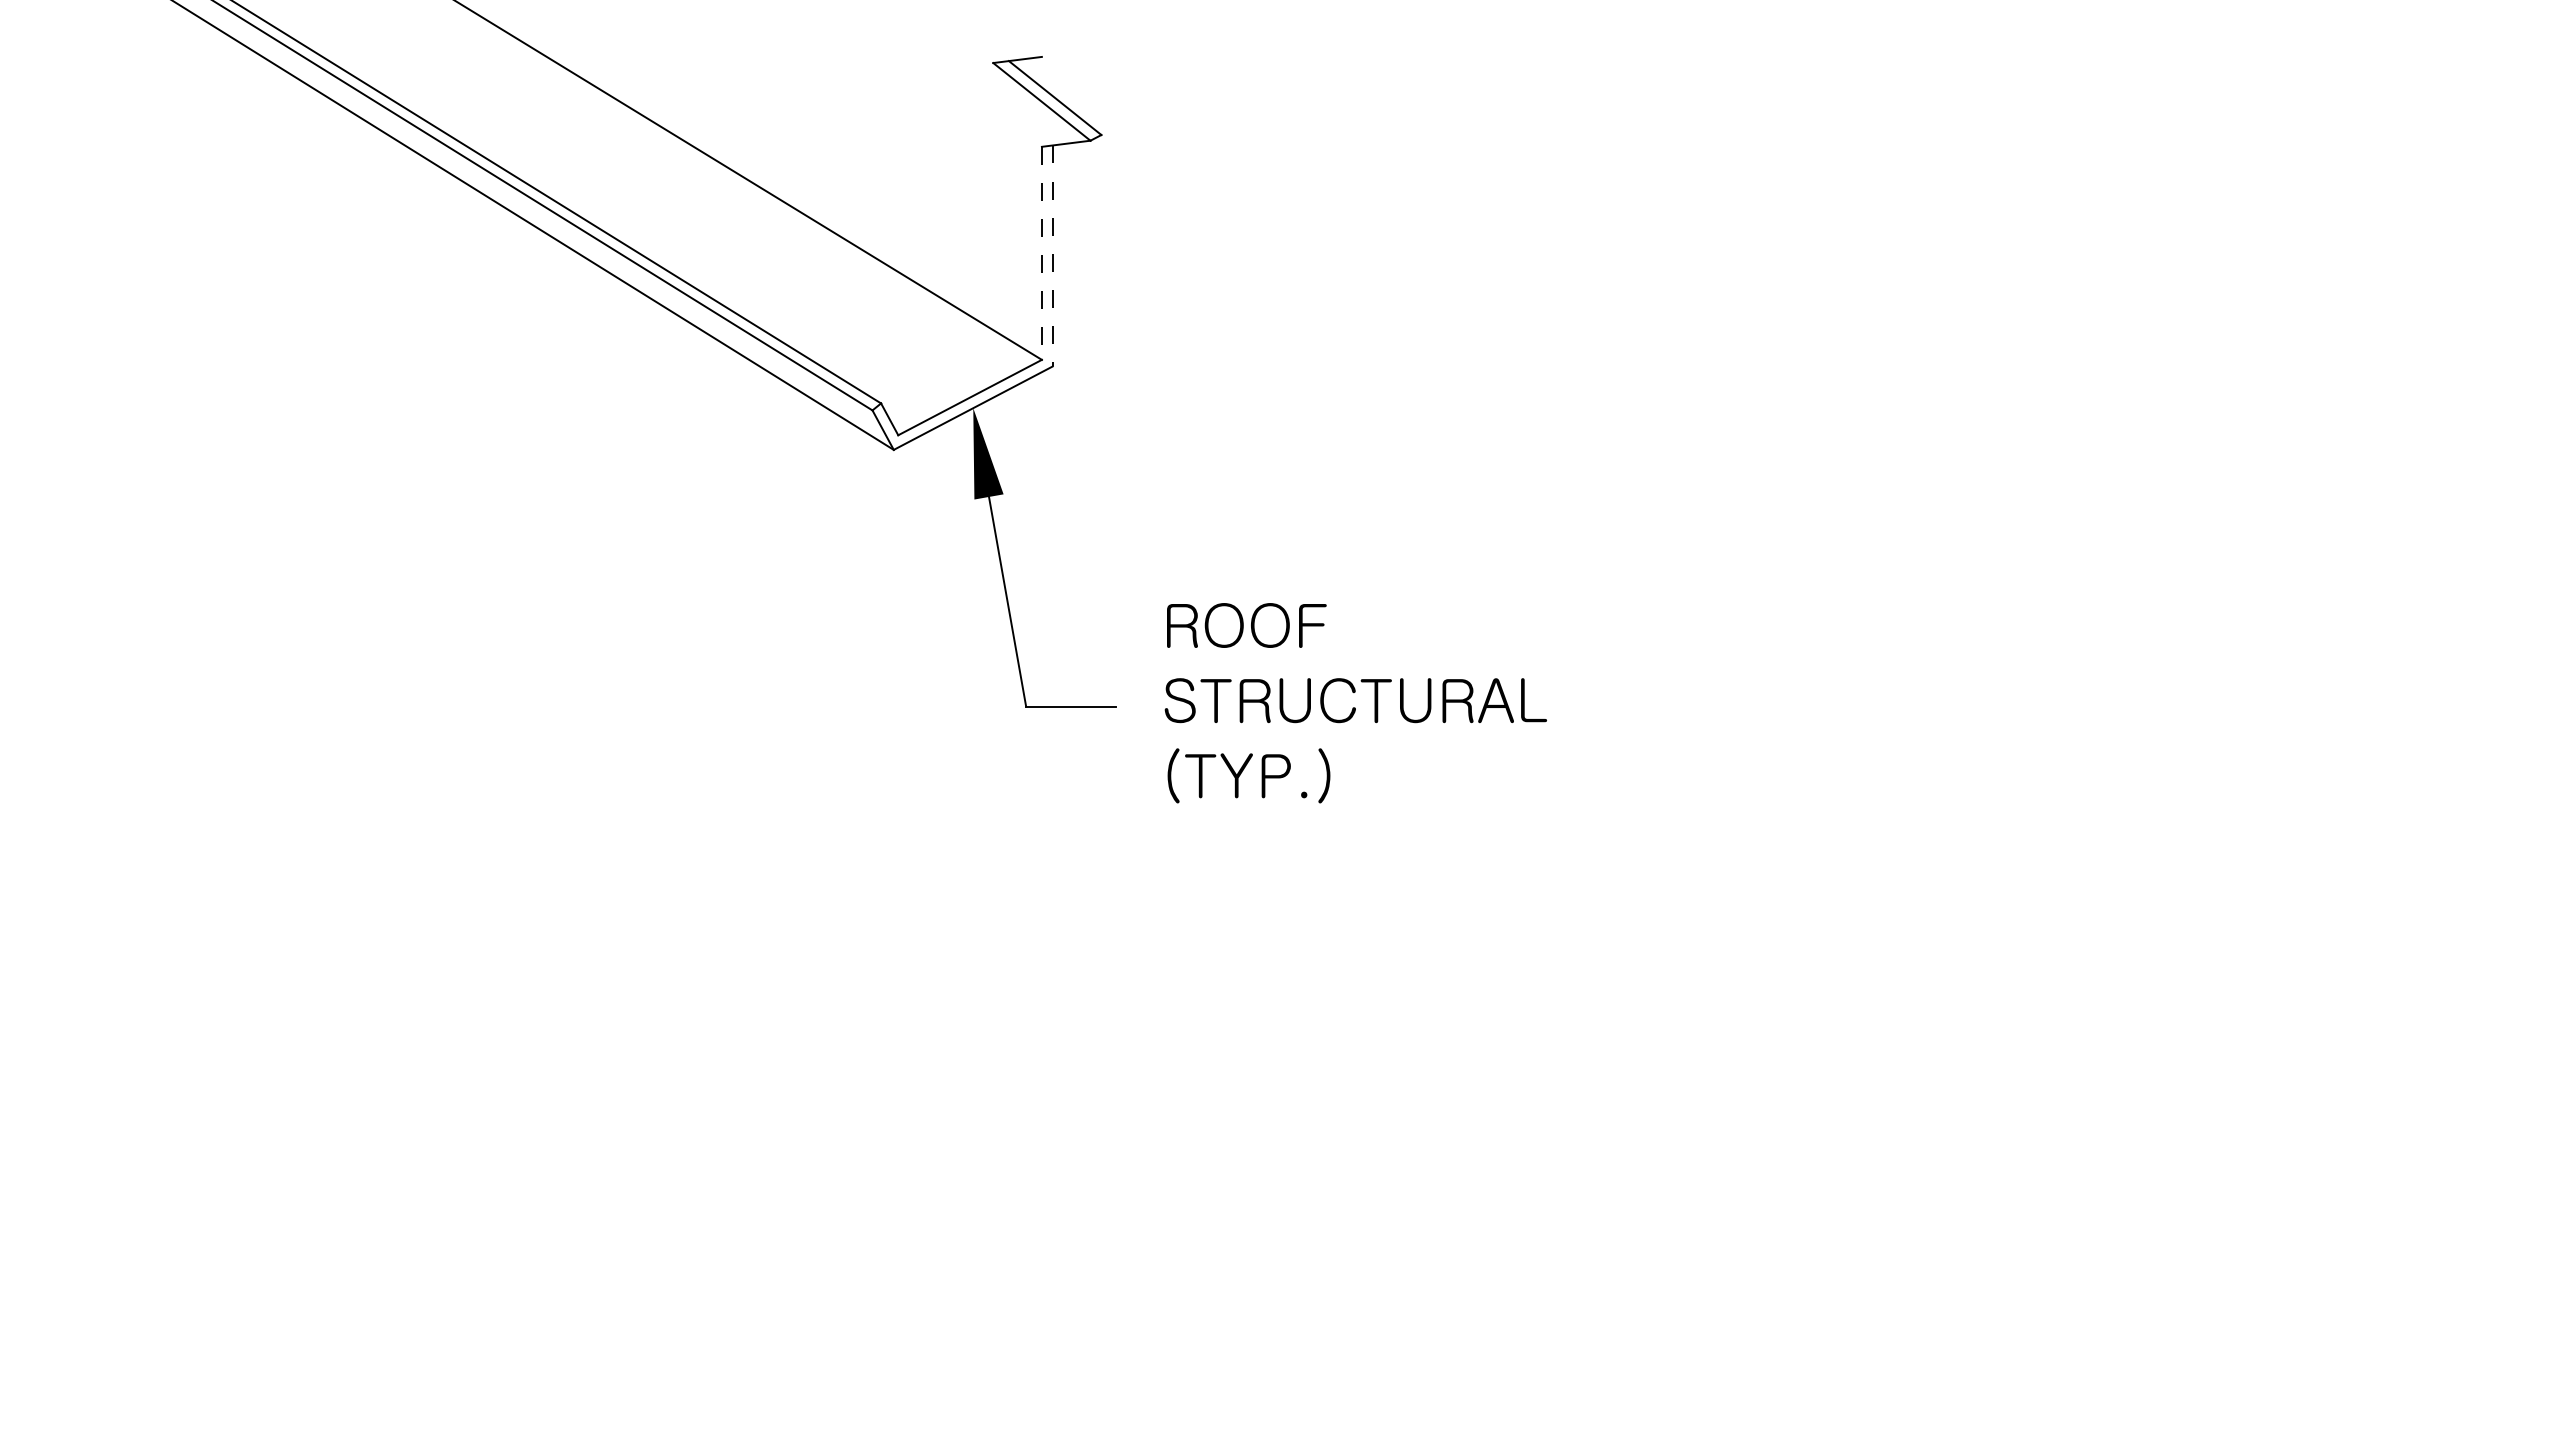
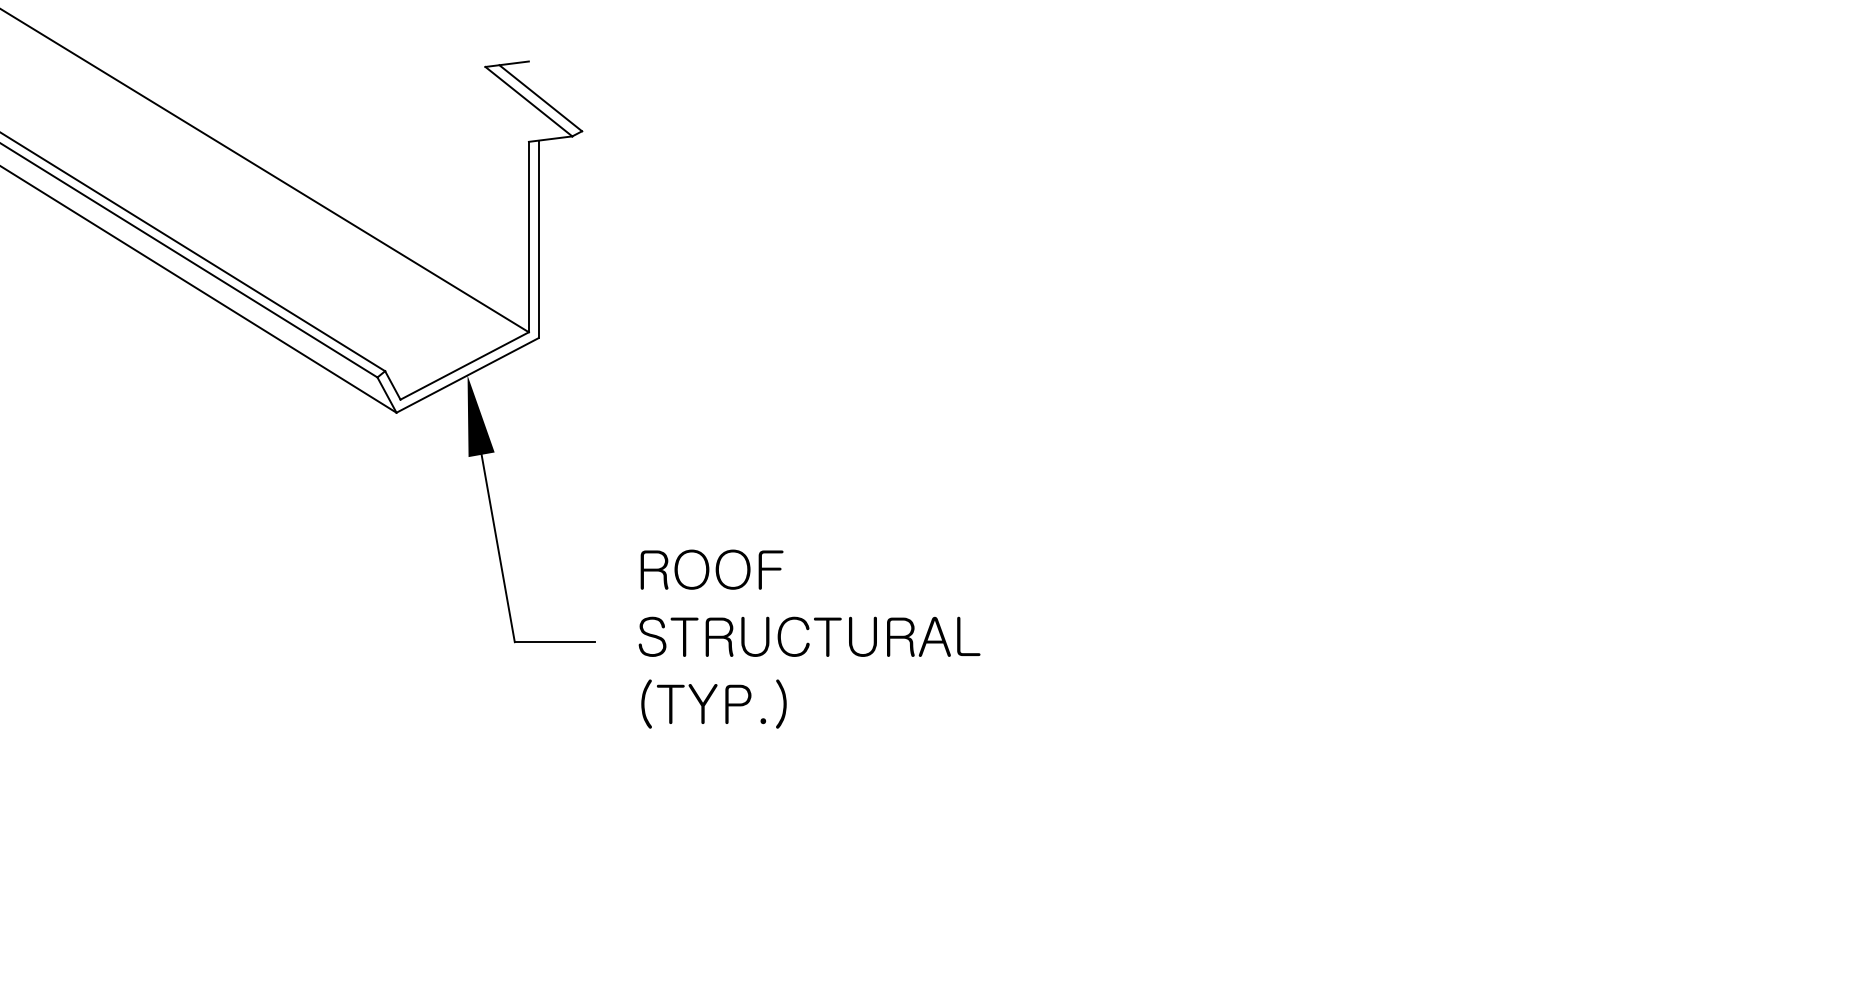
line: (1041, 253) -> (528, 237), dashed -> solid
line: (1052, 256) -> (538, 239), dashed -> solid

